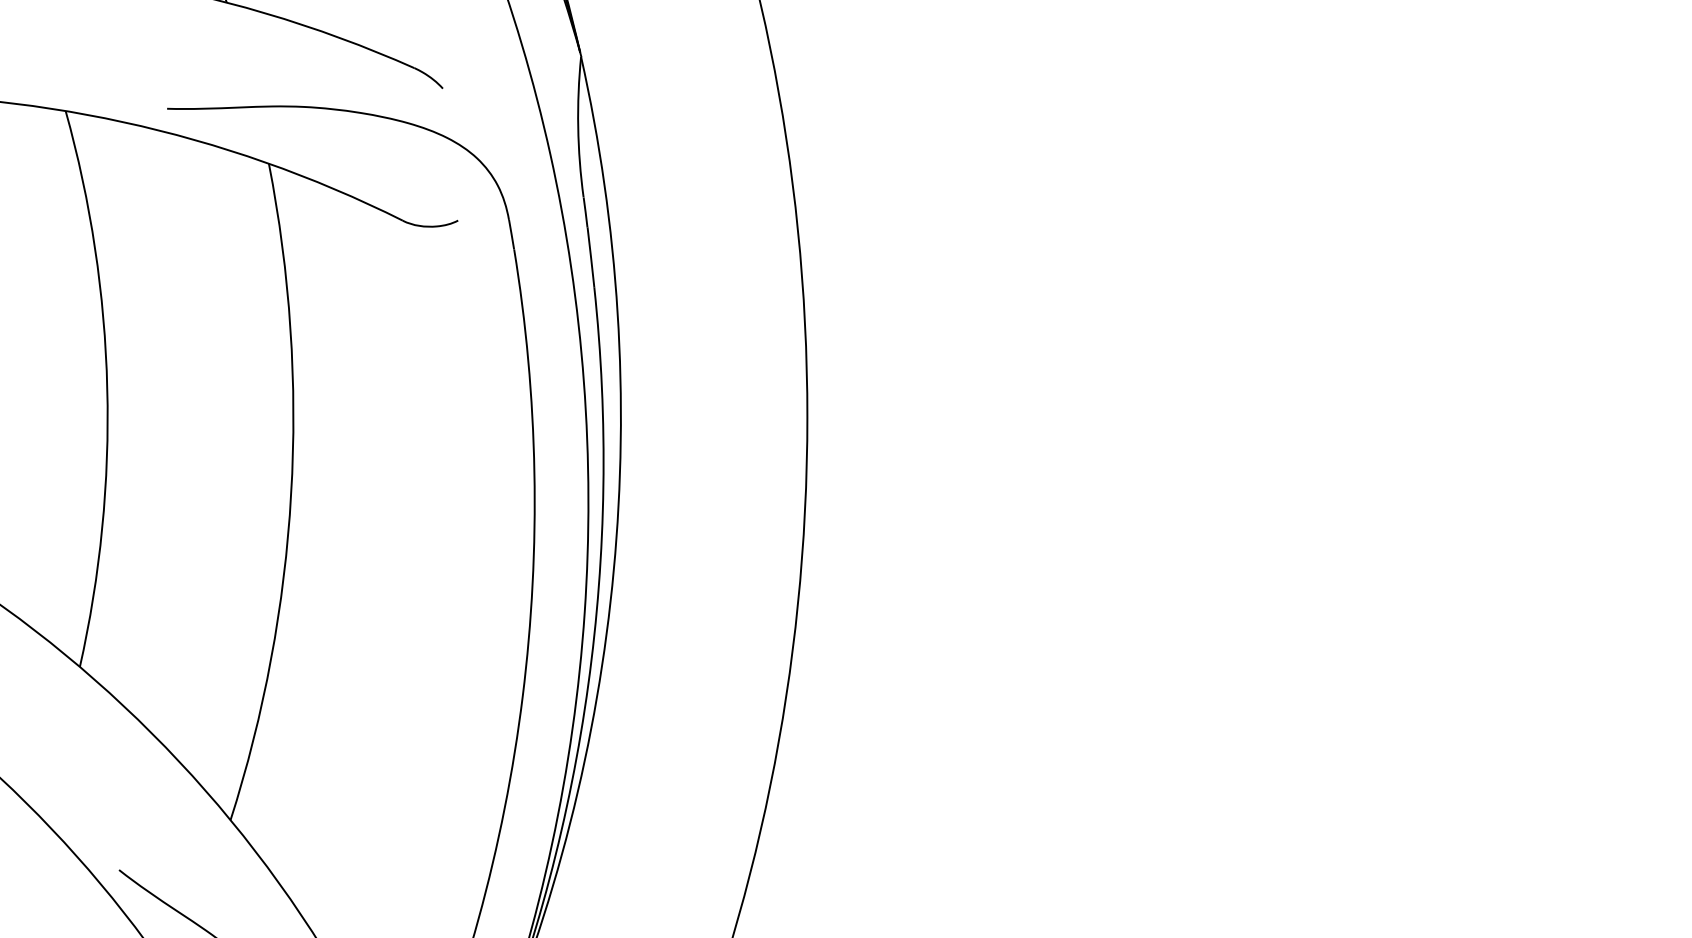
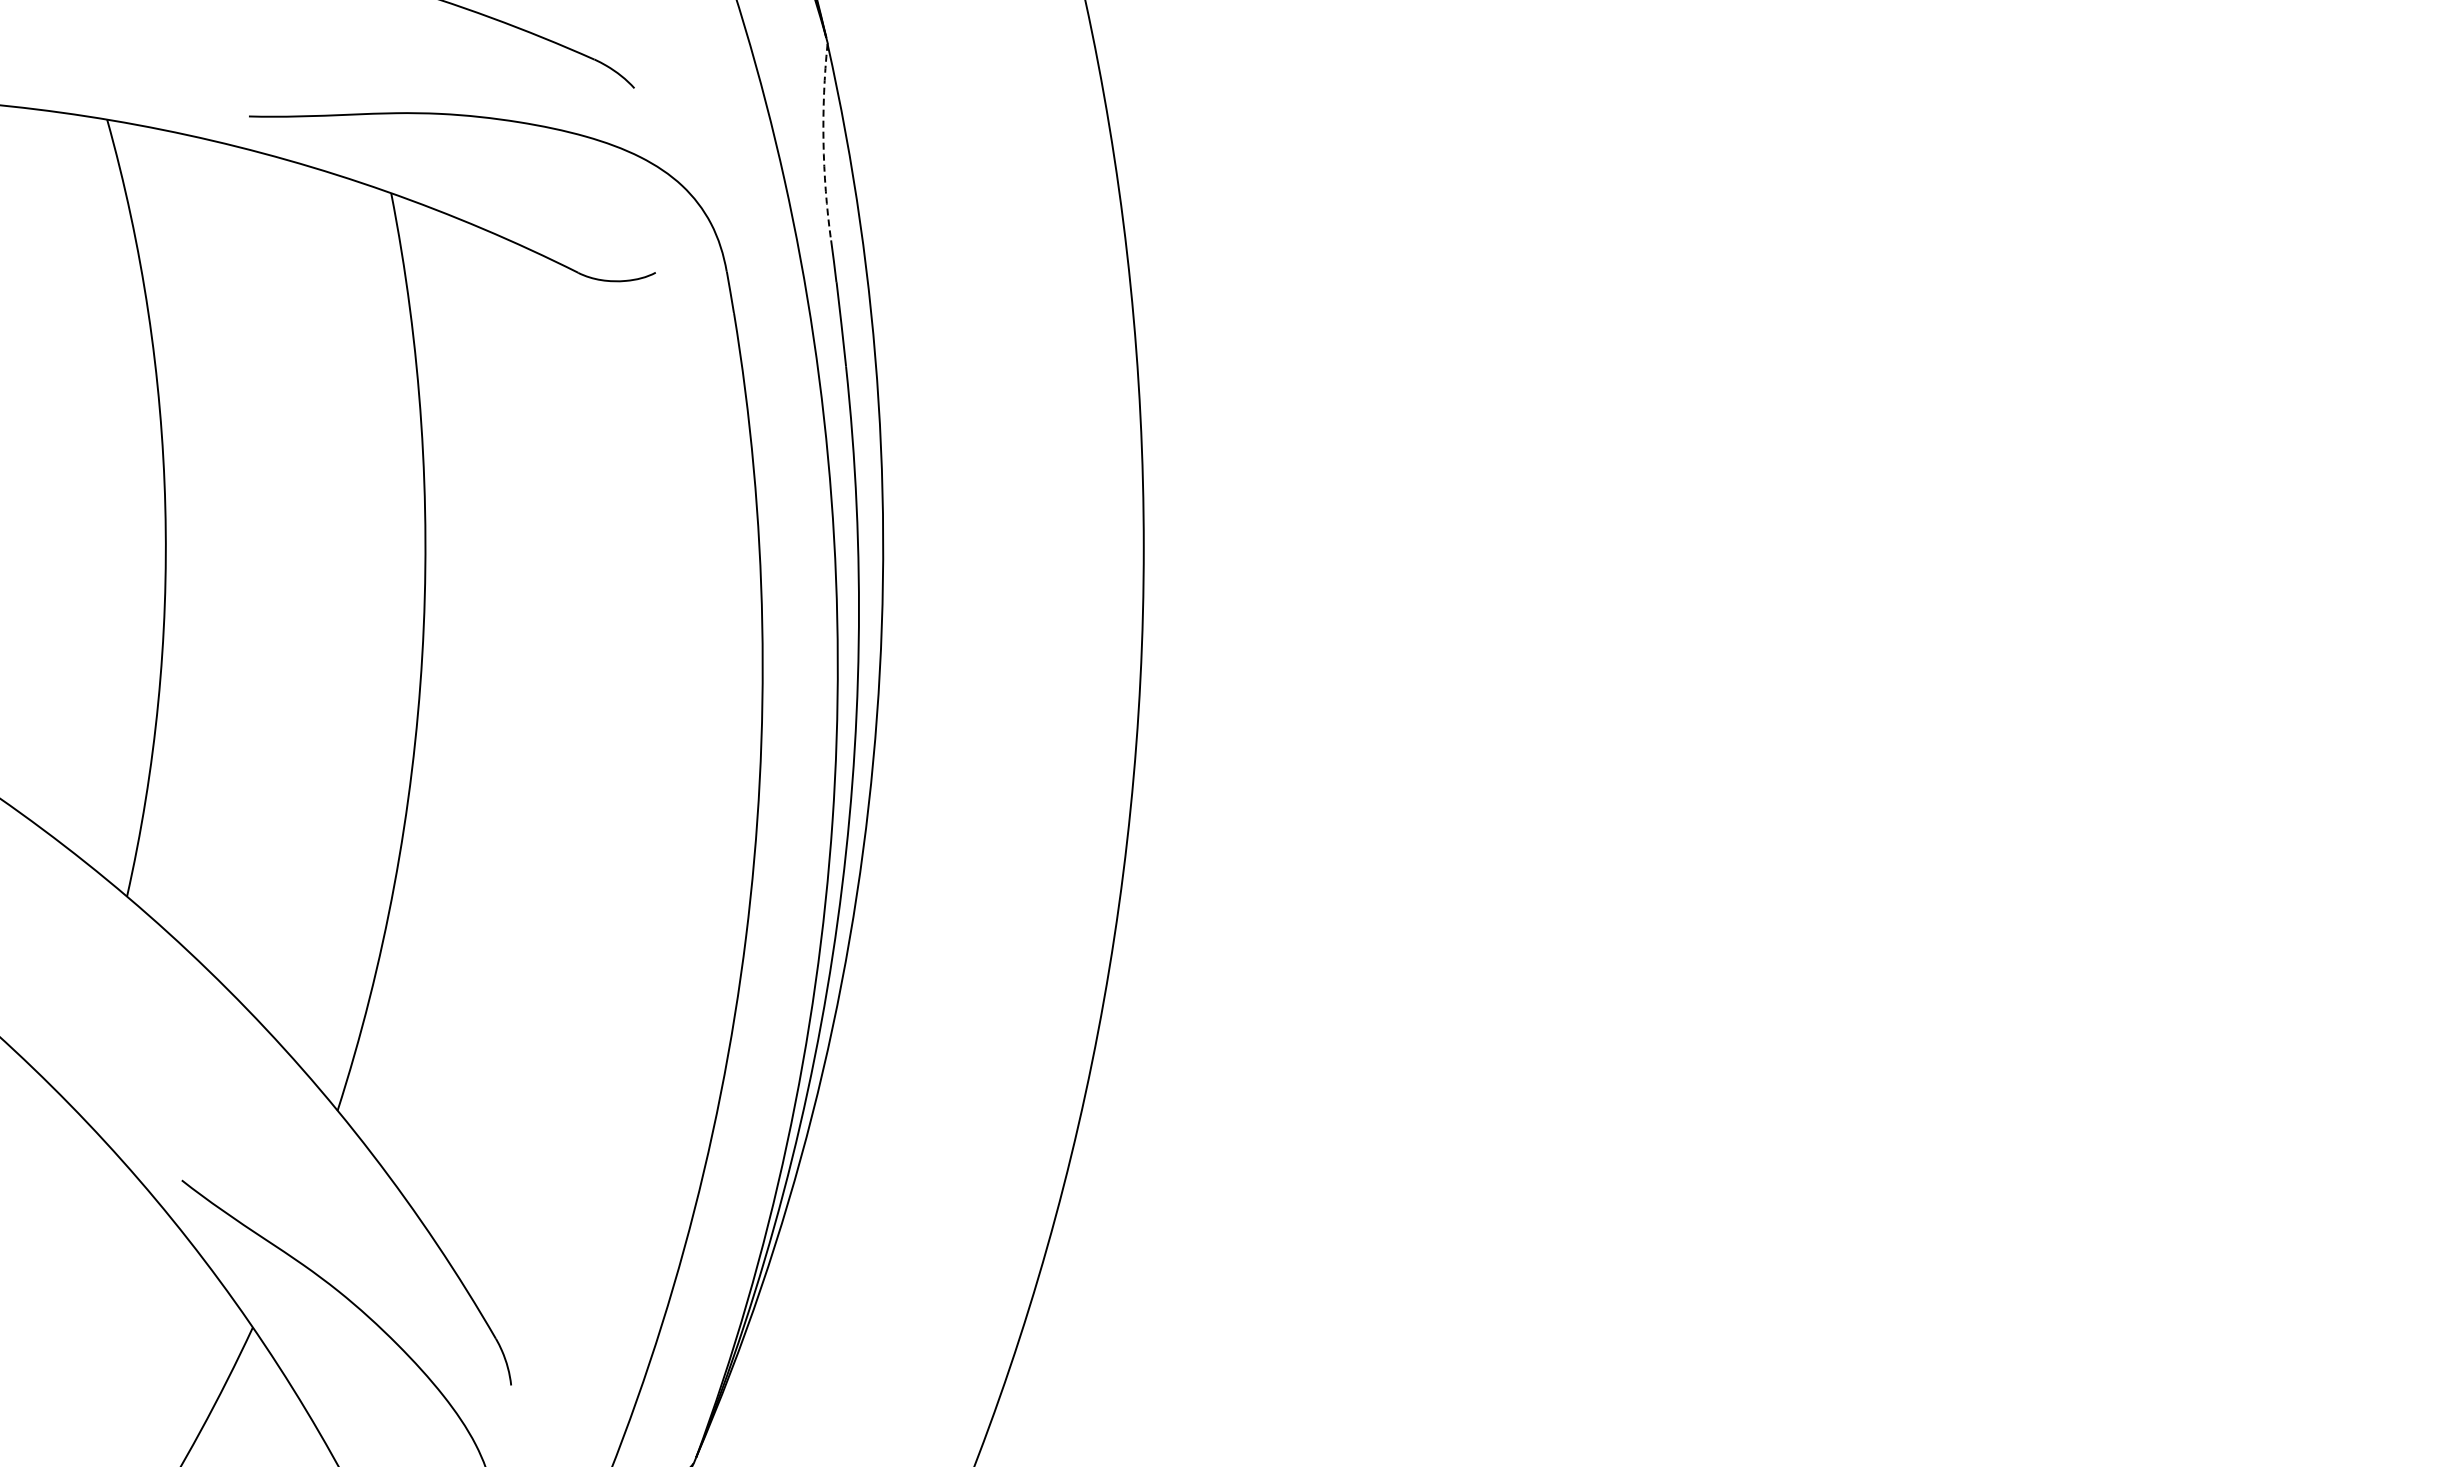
arc: (578, 127) -> (823, 142), solid -> dashed

